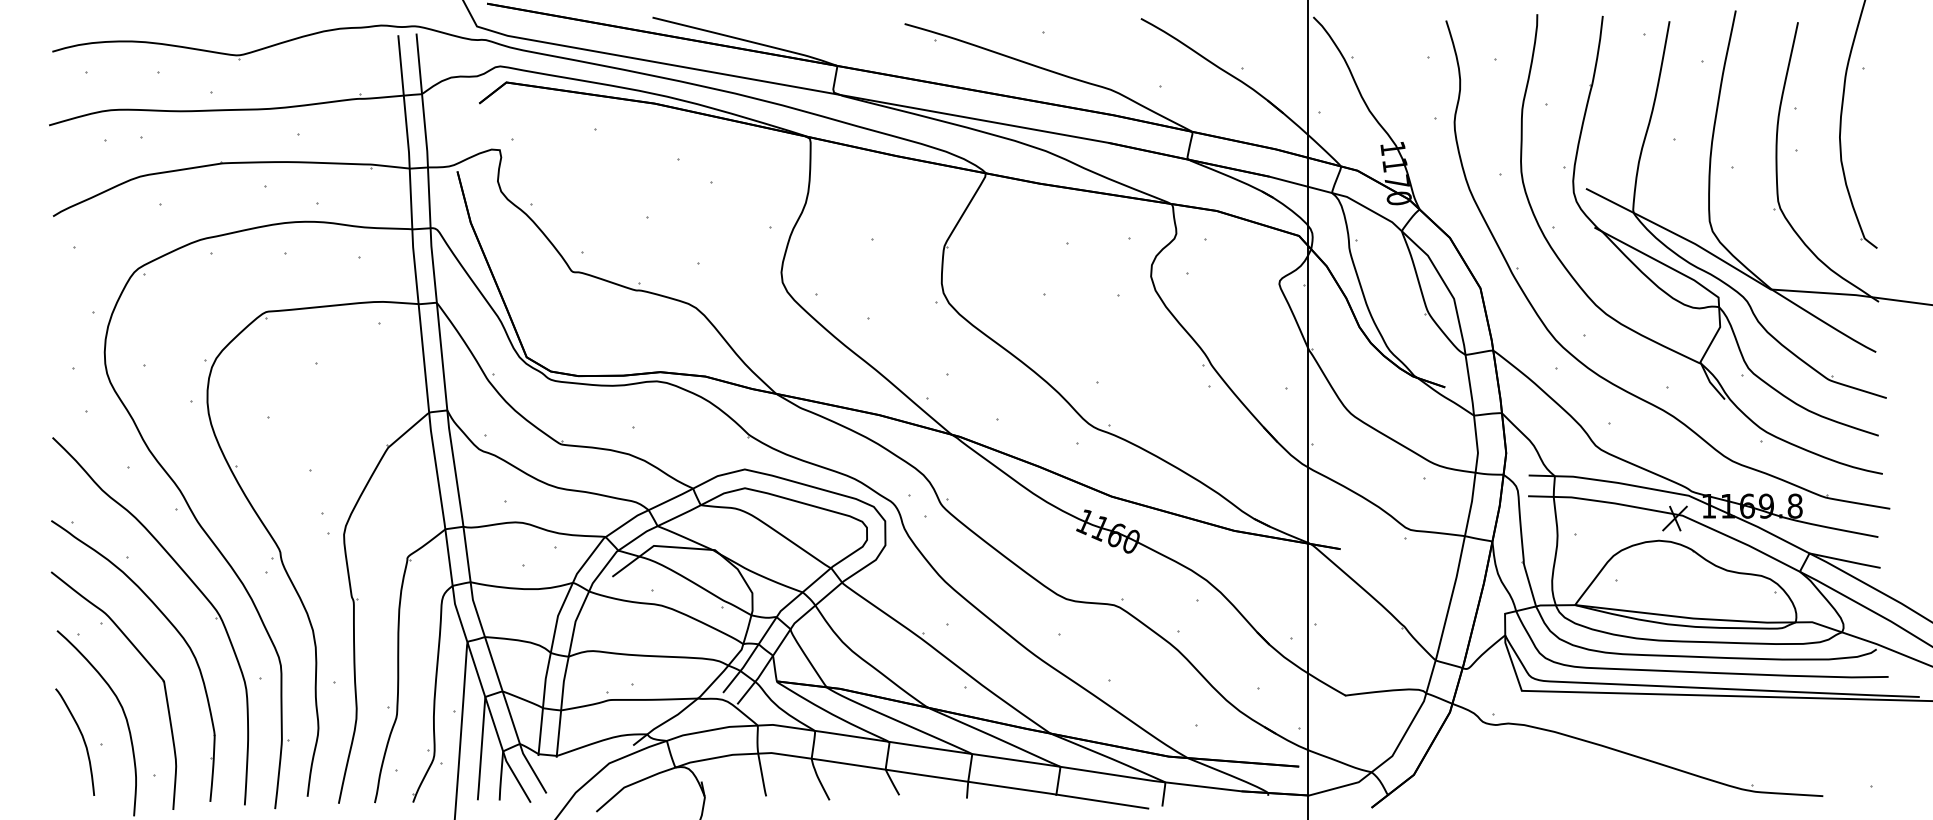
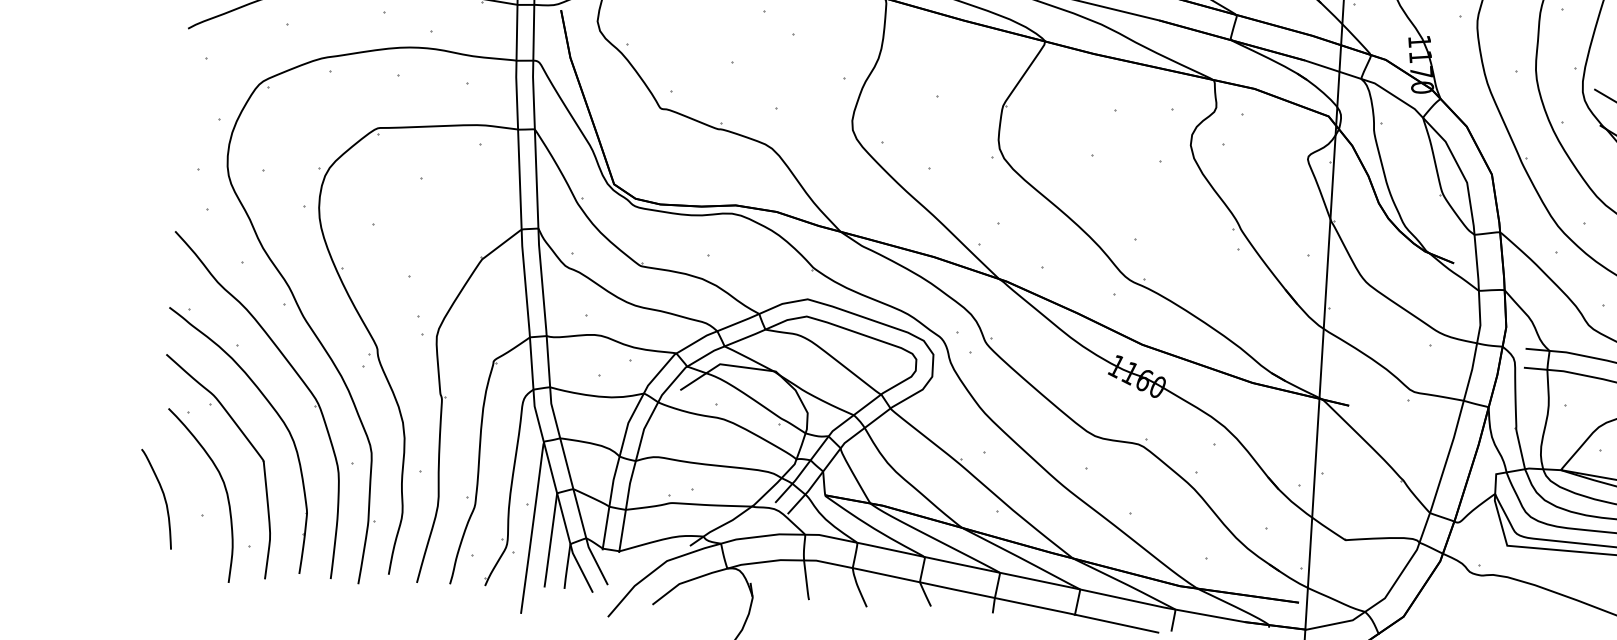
curve: (82, 739) -> (163, 497), moved

